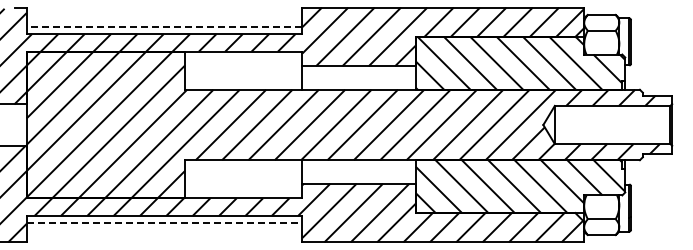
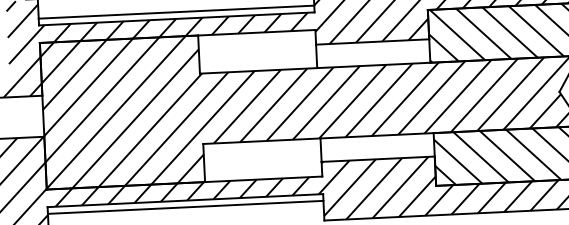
line: (164, 27) -> (176, 12), dashed -> solid
line: (164, 222) -> (185, 207), dashed -> solid

